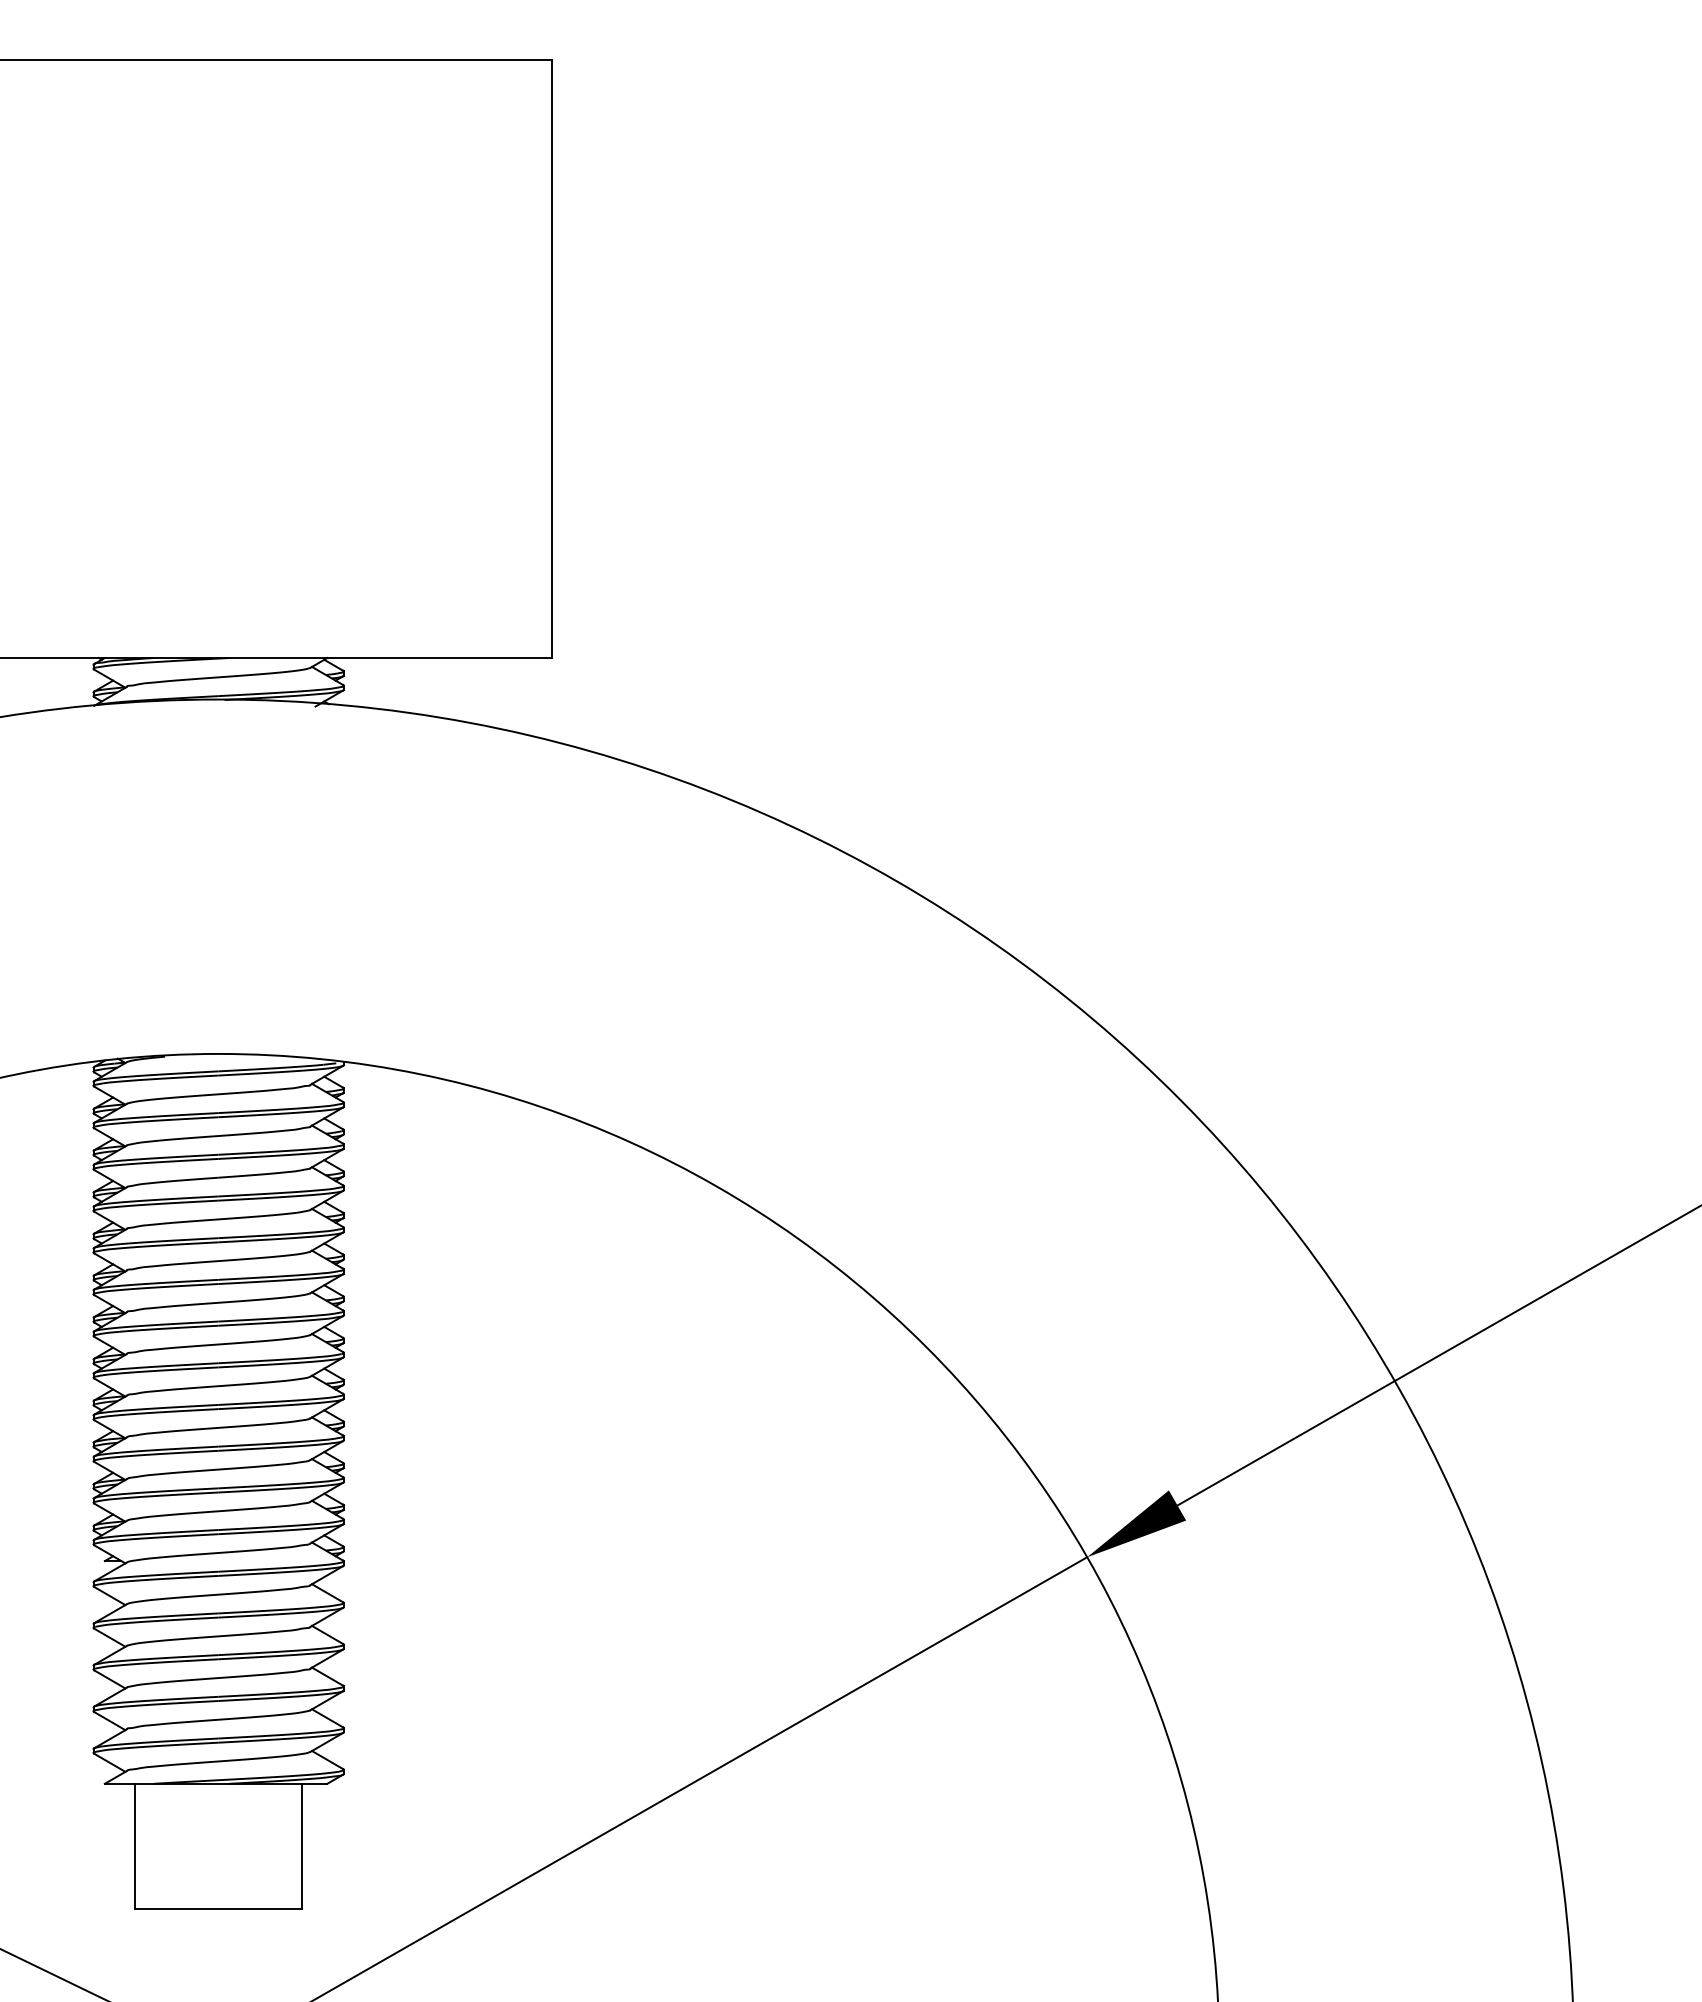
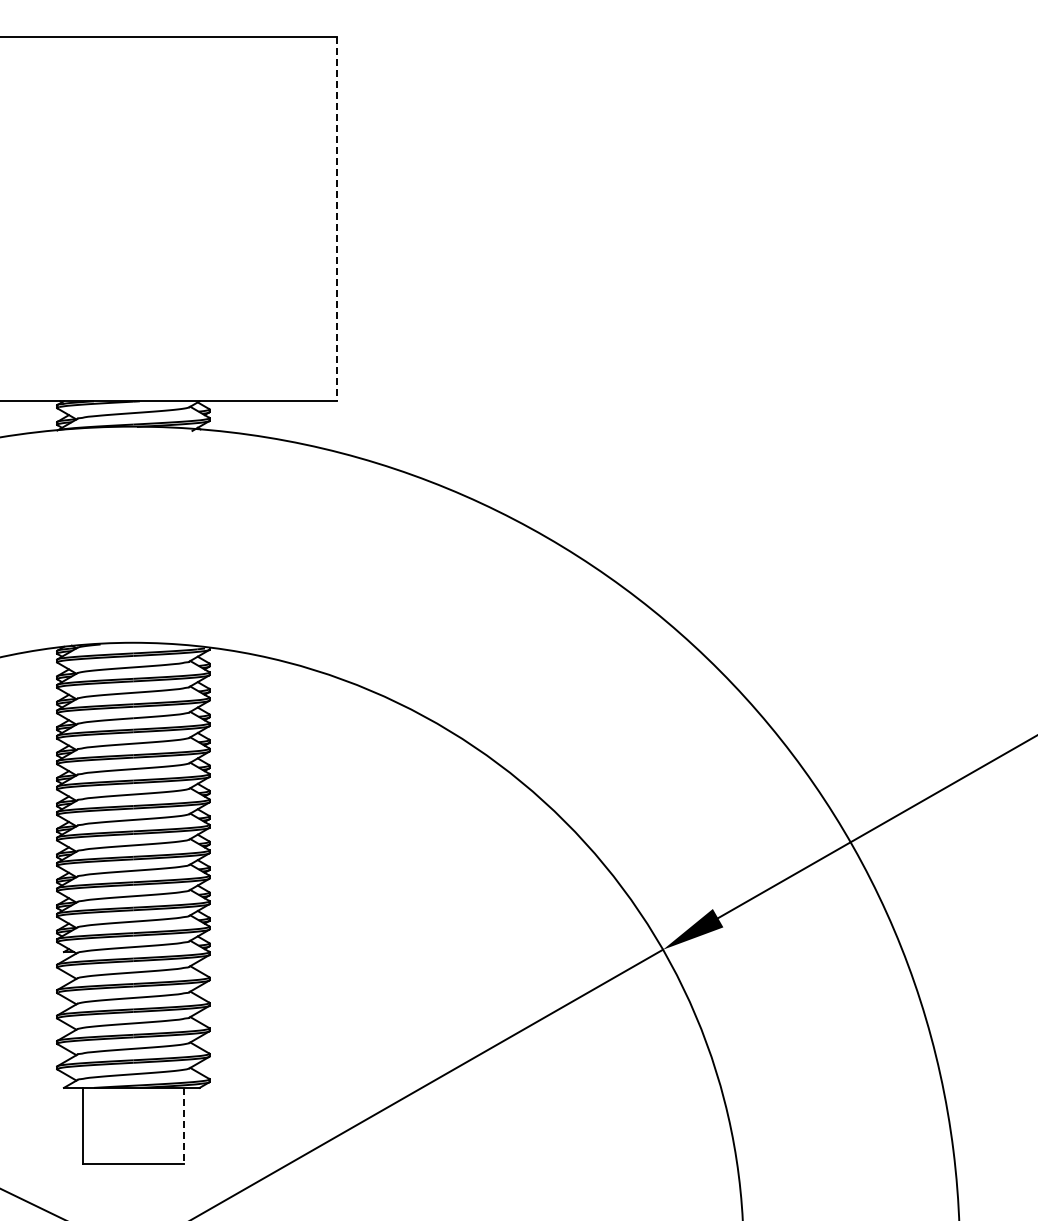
line: (551, 359) -> (336, 219), solid -> dashed
line: (302, 1847) -> (184, 1126), solid -> dashed

